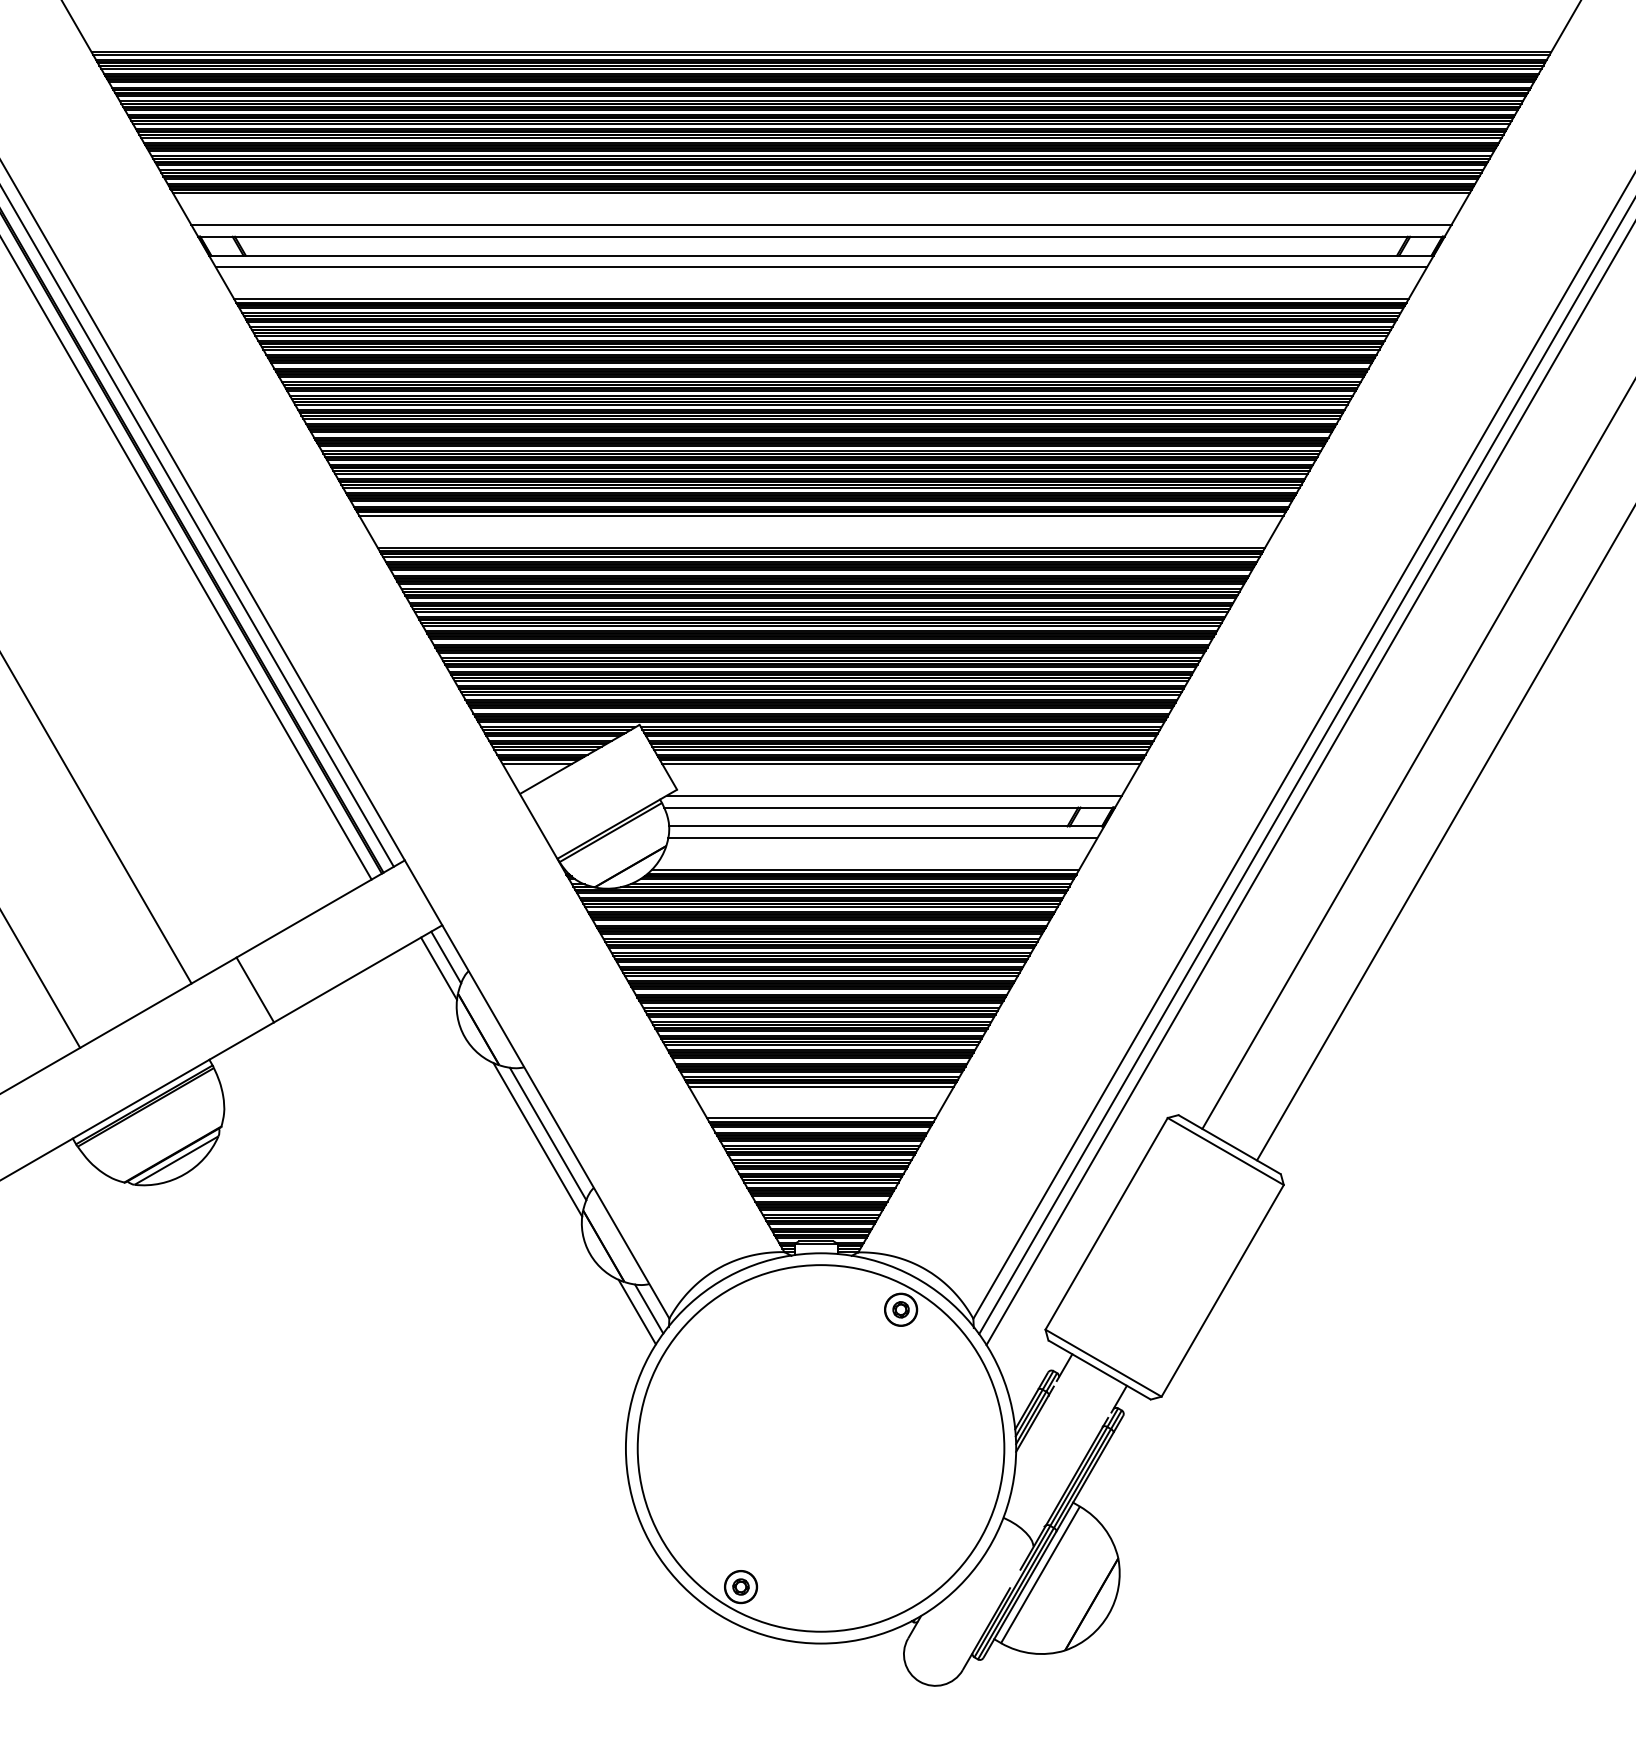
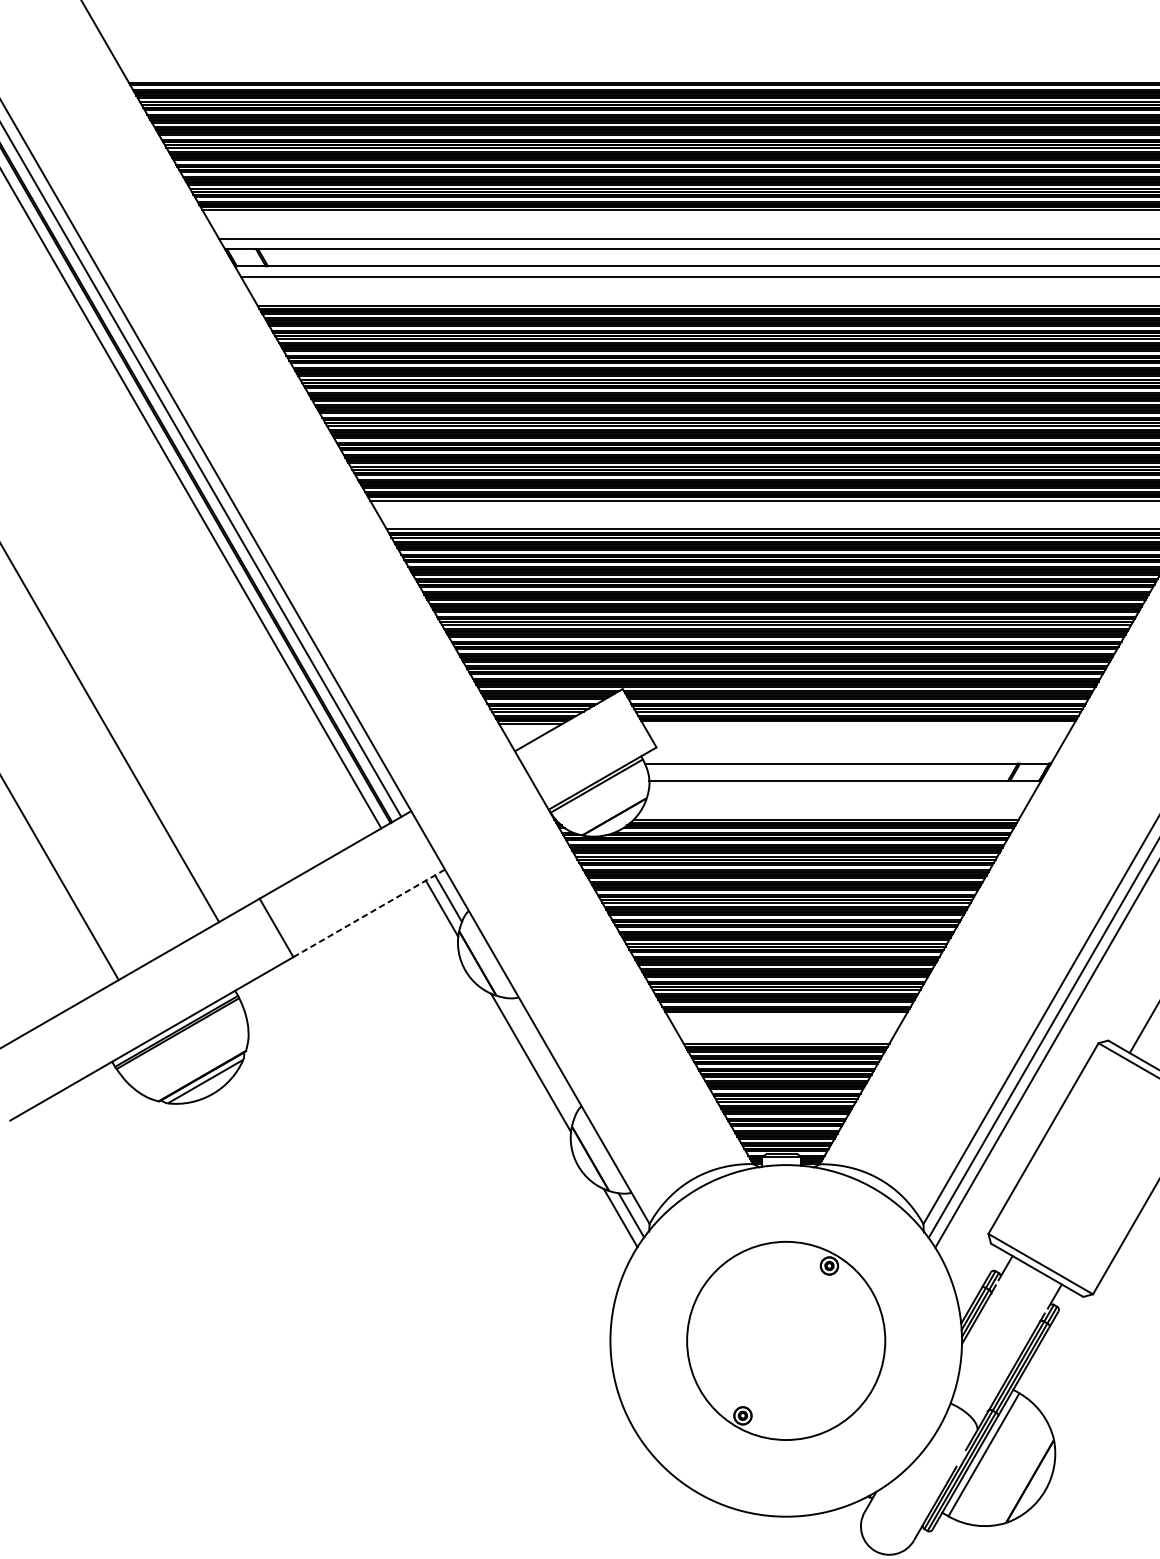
line: (901, 764) -> (858, 724), removed
line: (893, 795) -> (851, 752), removed
line: (882, 838) -> (841, 791), removed
line: (358, 973) -> (369, 913), solid -> dashed
line: (821, 1086) -> (786, 1014), removed
line: (547, 1133) -> (539, 1057), removed
part: (820, 1448) -> (785, 1340), size x0.6

